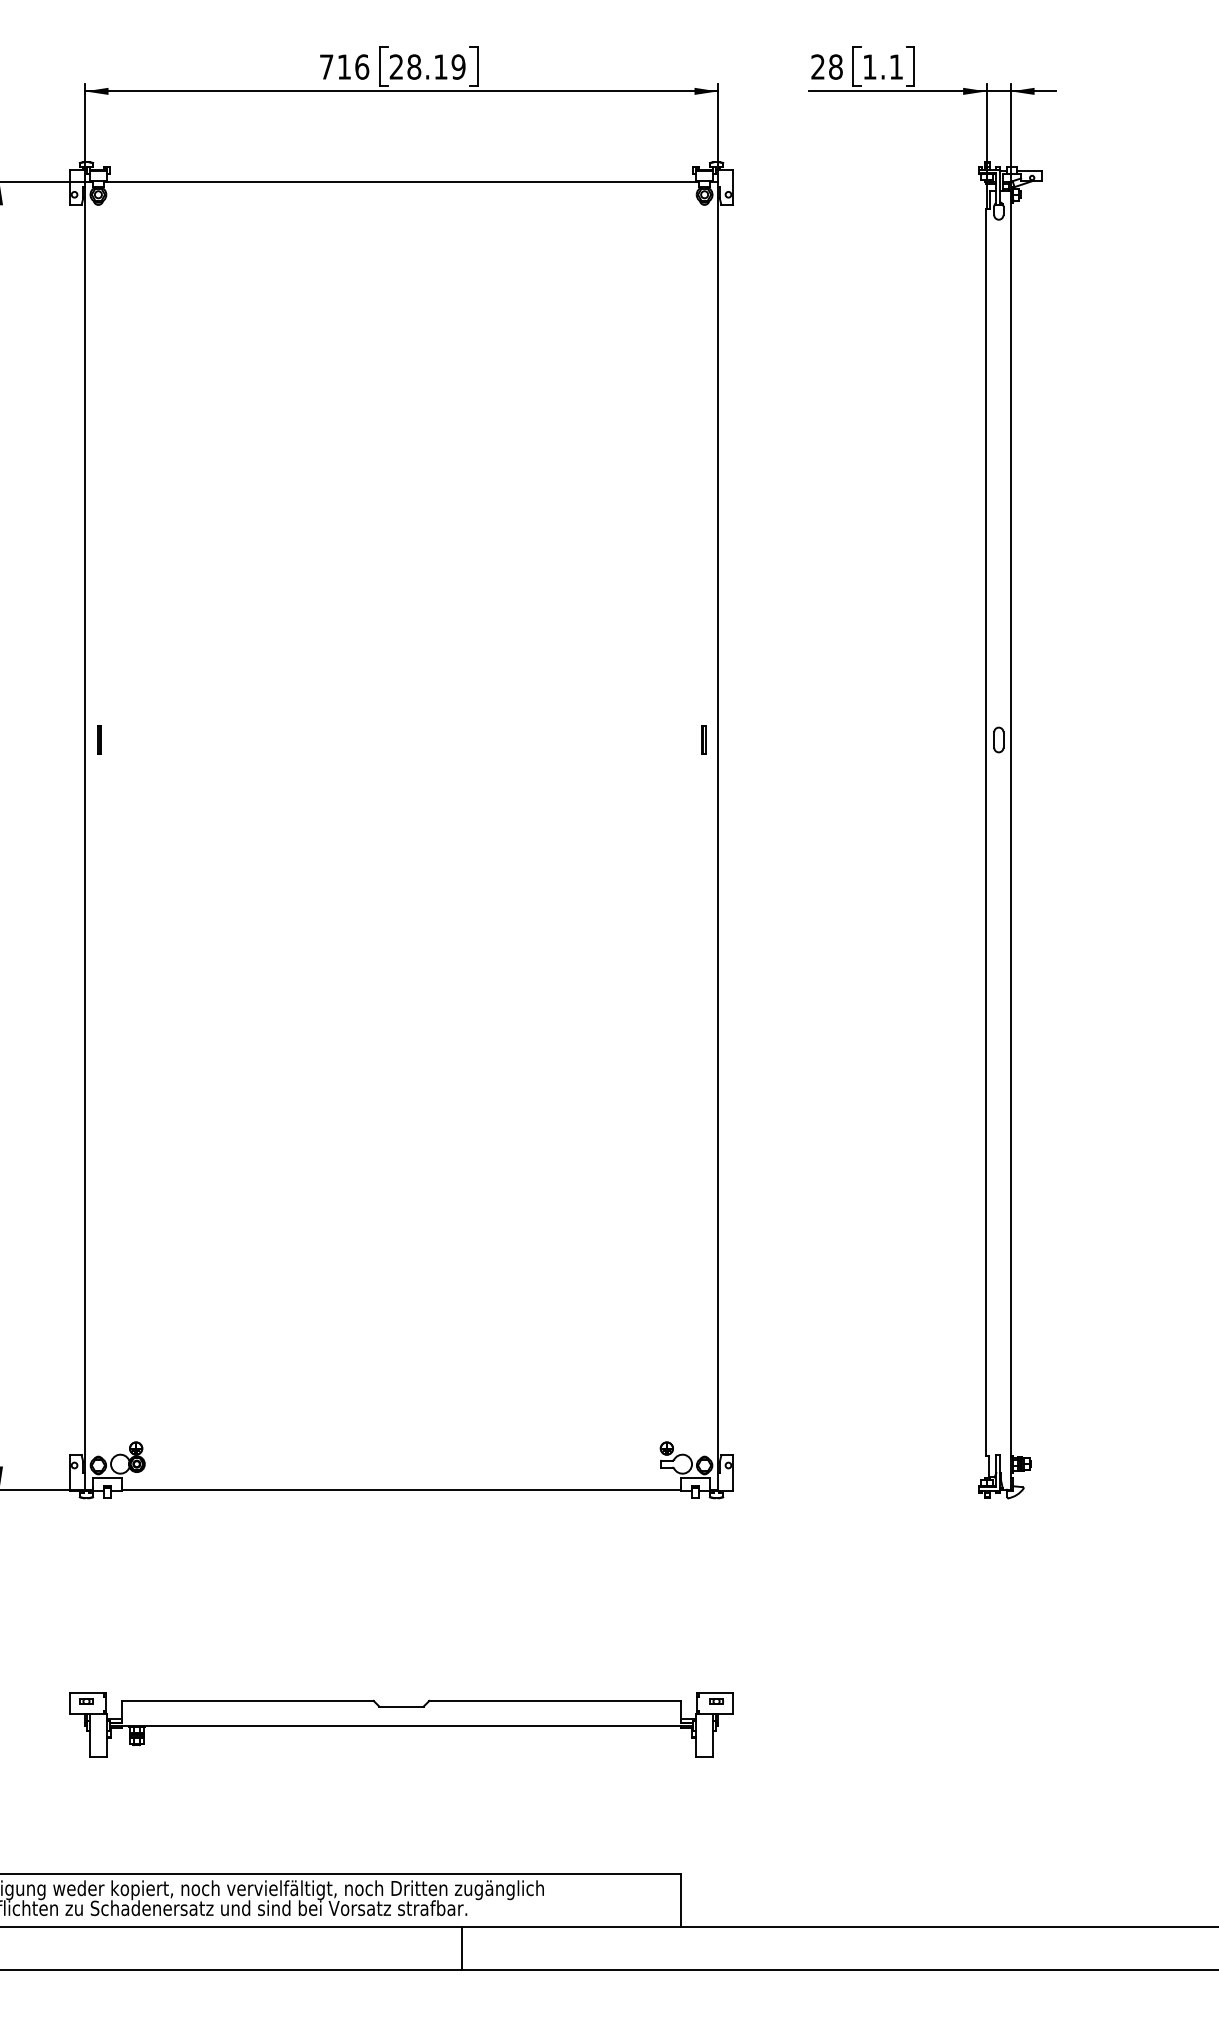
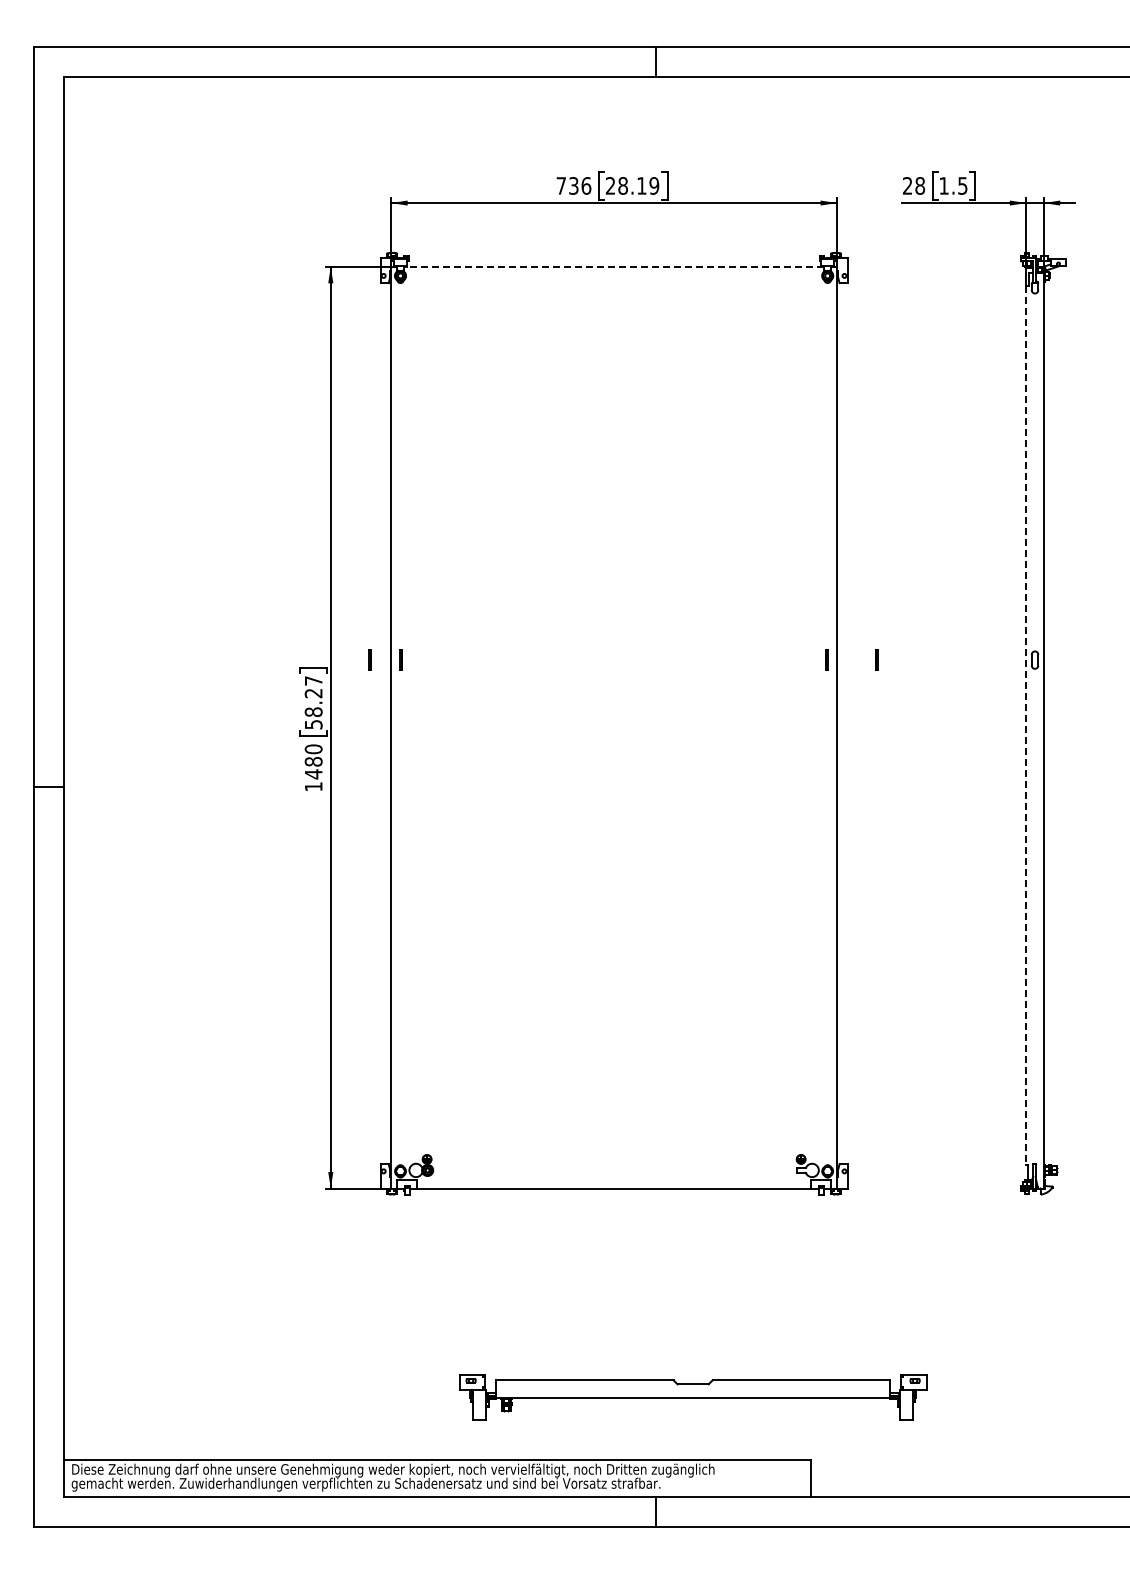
text: (343, 66) -> (573, 185), 716 -> 736
text: (895, 66) -> (962, 185), 1.1 -> 1.5
line: (402, 181) -> (614, 266), solid -> dashed
line: (54, 739) -> (369, 659), added
line: (773, 739) -> (876, 659), added
line: (986, 834) -> (1026, 726), solid -> dashed
part: (402, 1725) -> (693, 1397), moved

